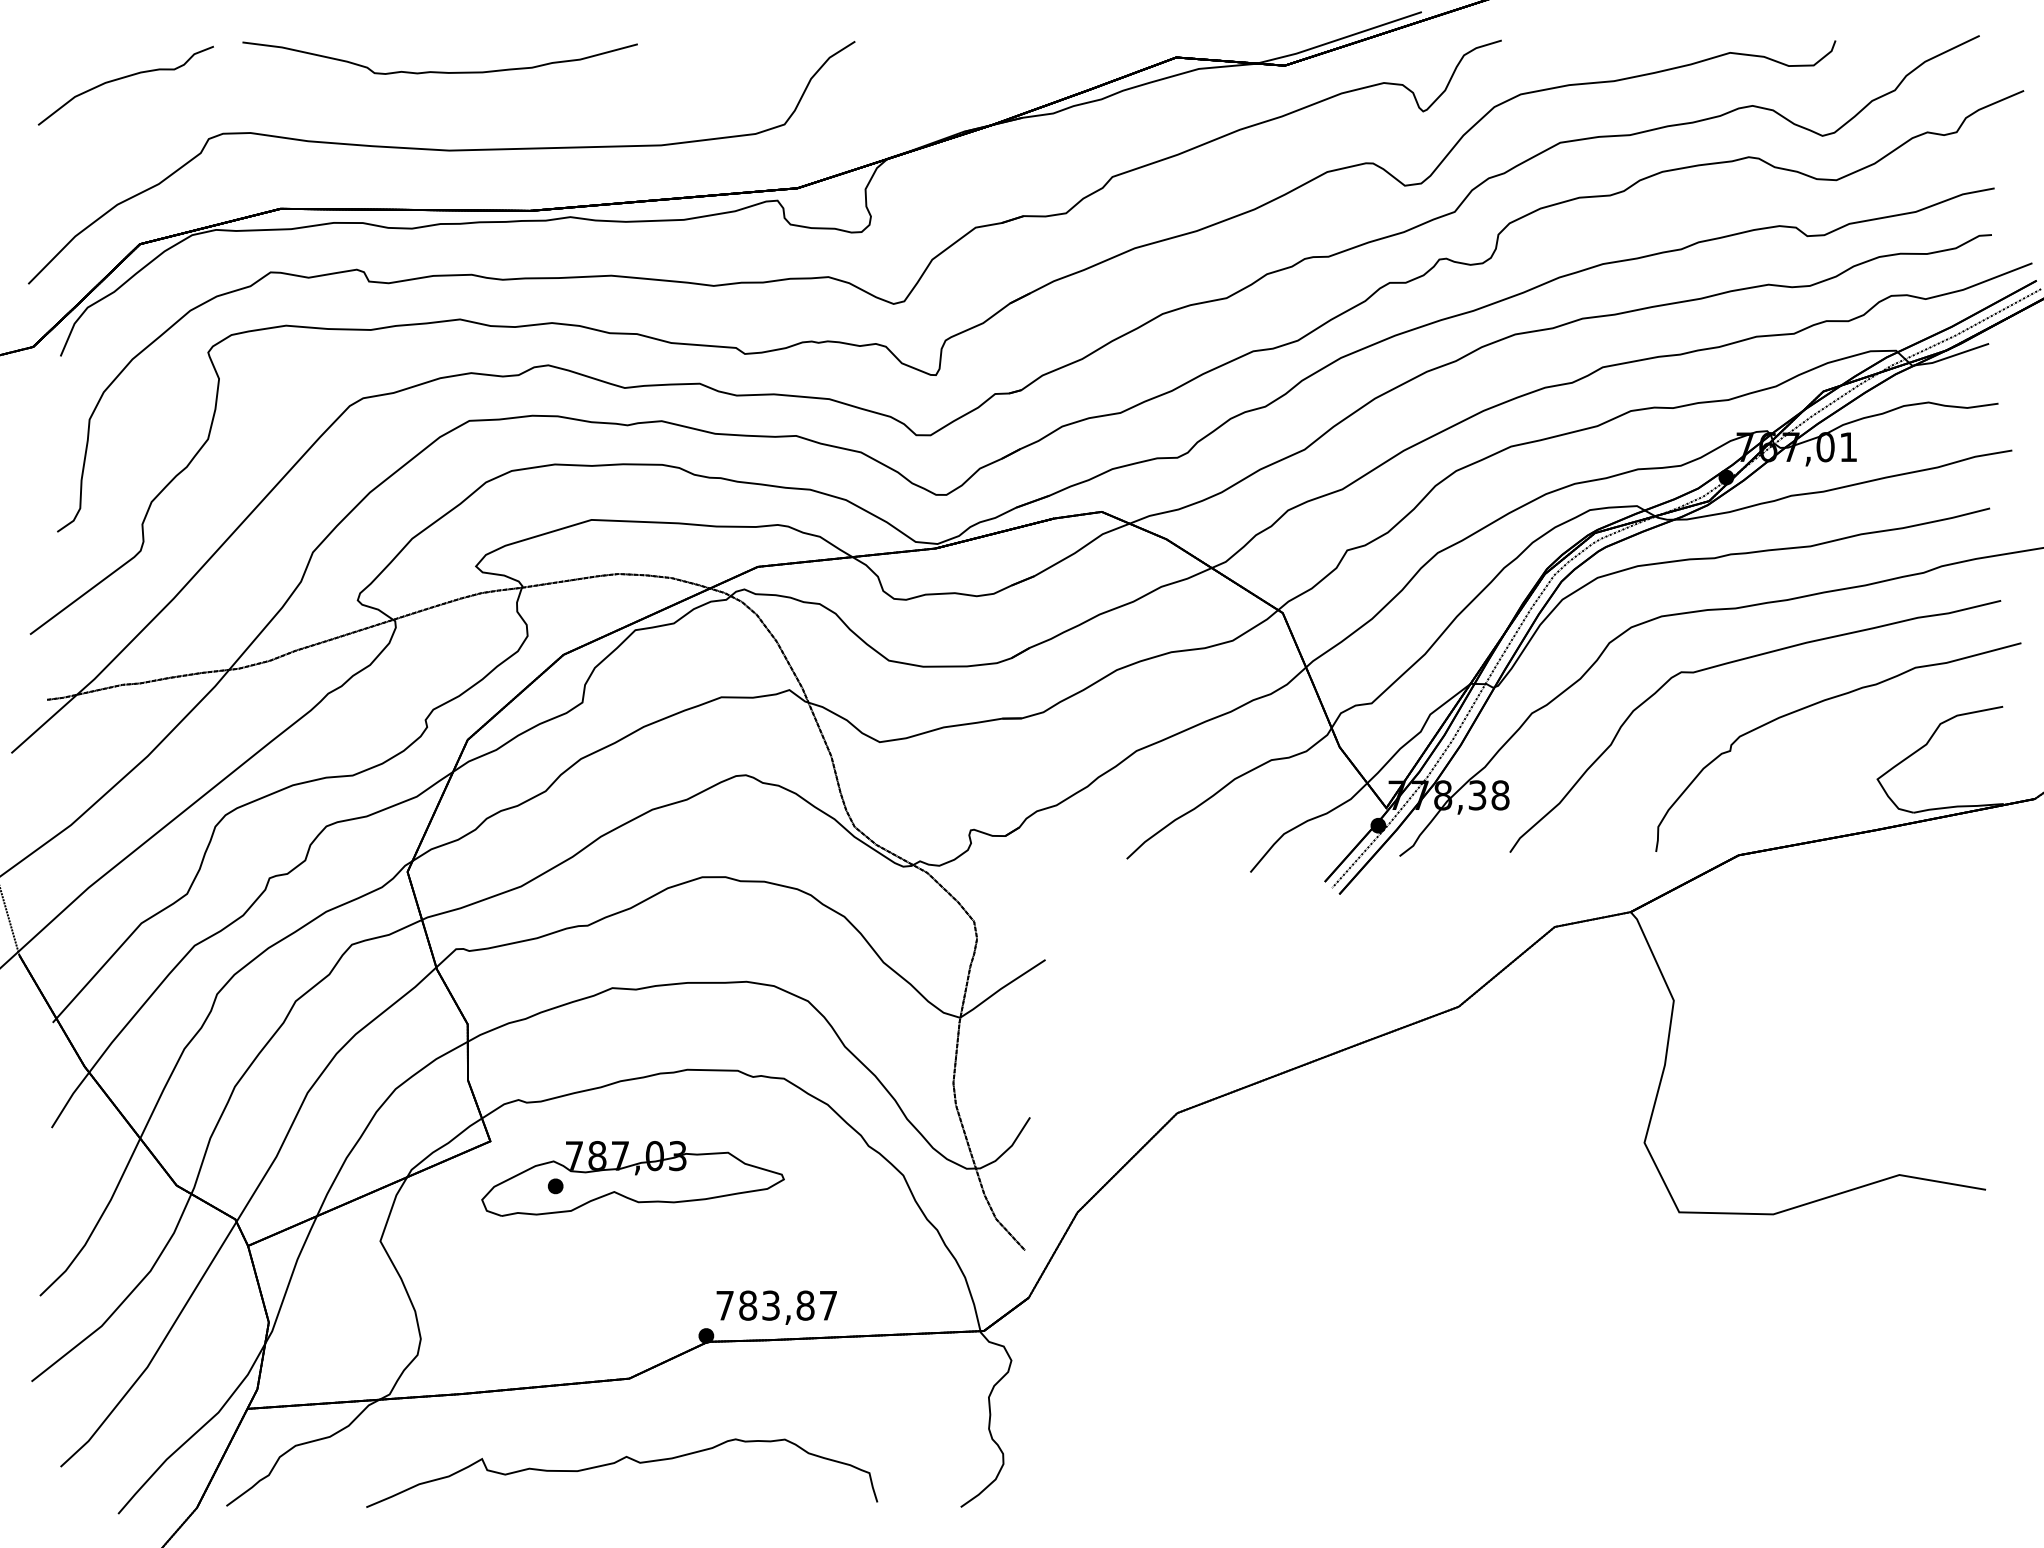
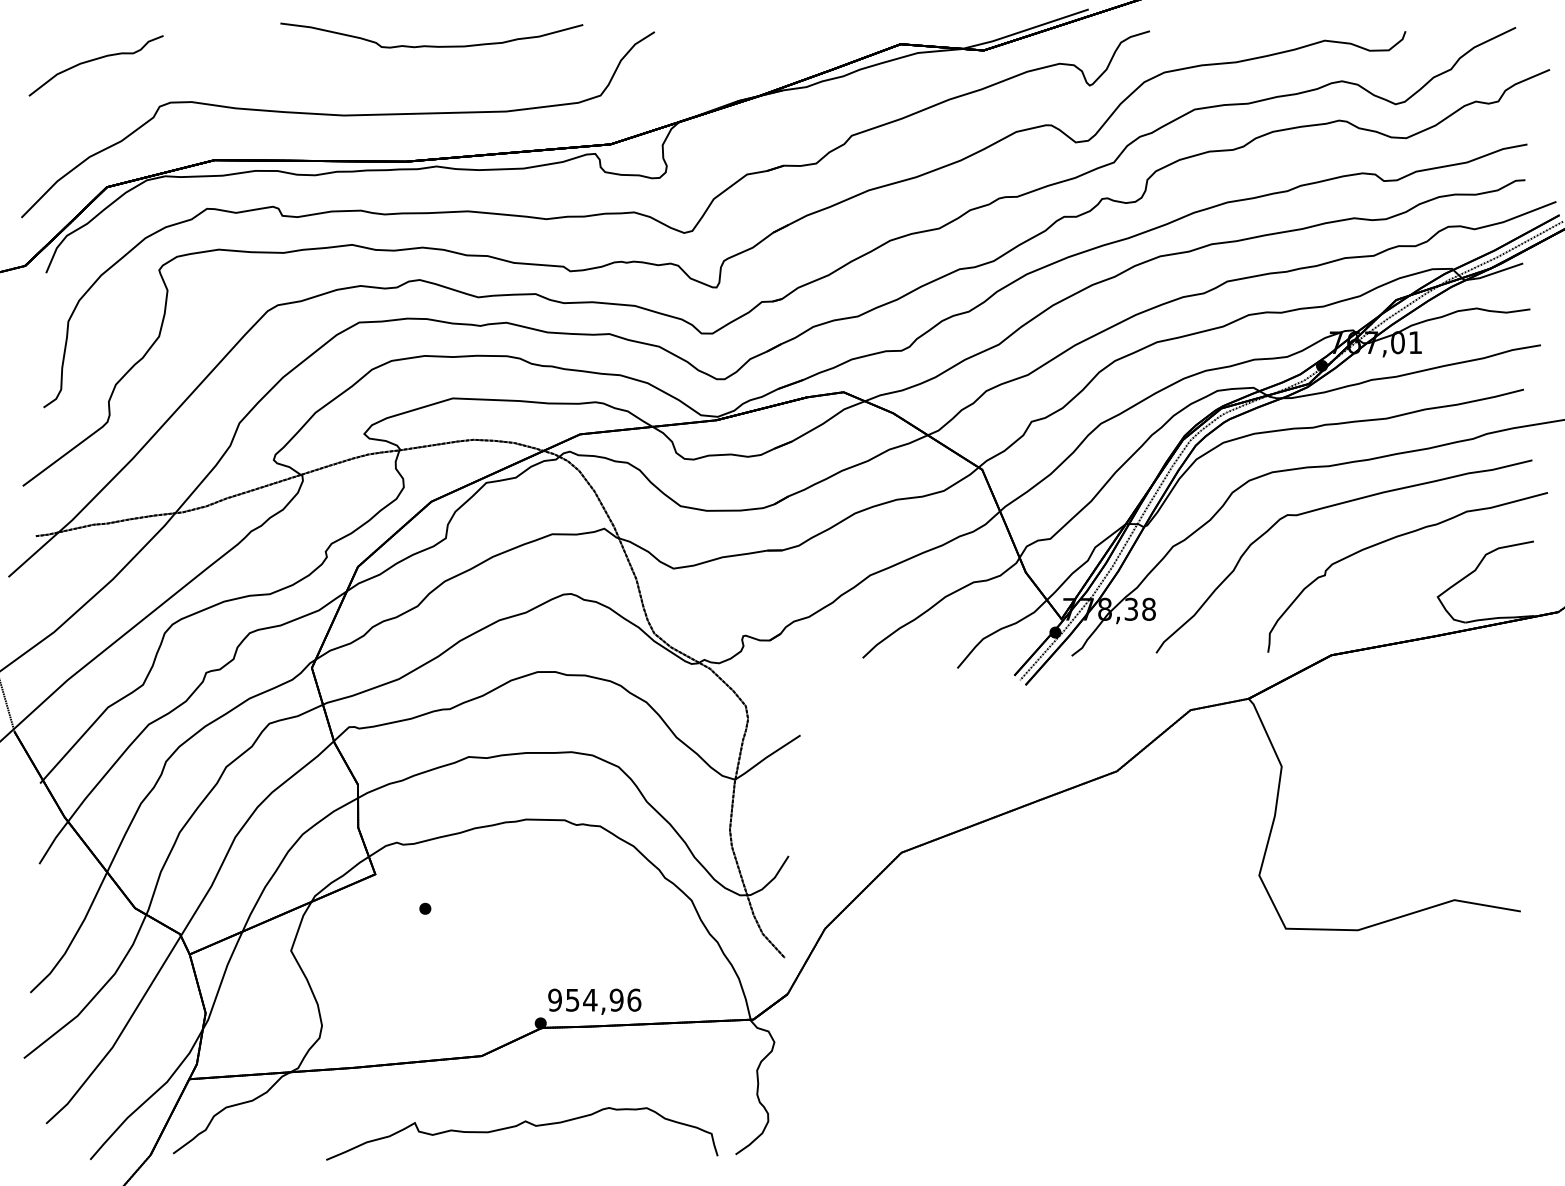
curve: (439, 71) -> (431, 45), moved
part: (632, 1178) -> (484, 902), removed
text: (776, 1305) -> (594, 1000), 783,87 -> 954,96
curve: (617, 1462) -> (518, 1125), moved

